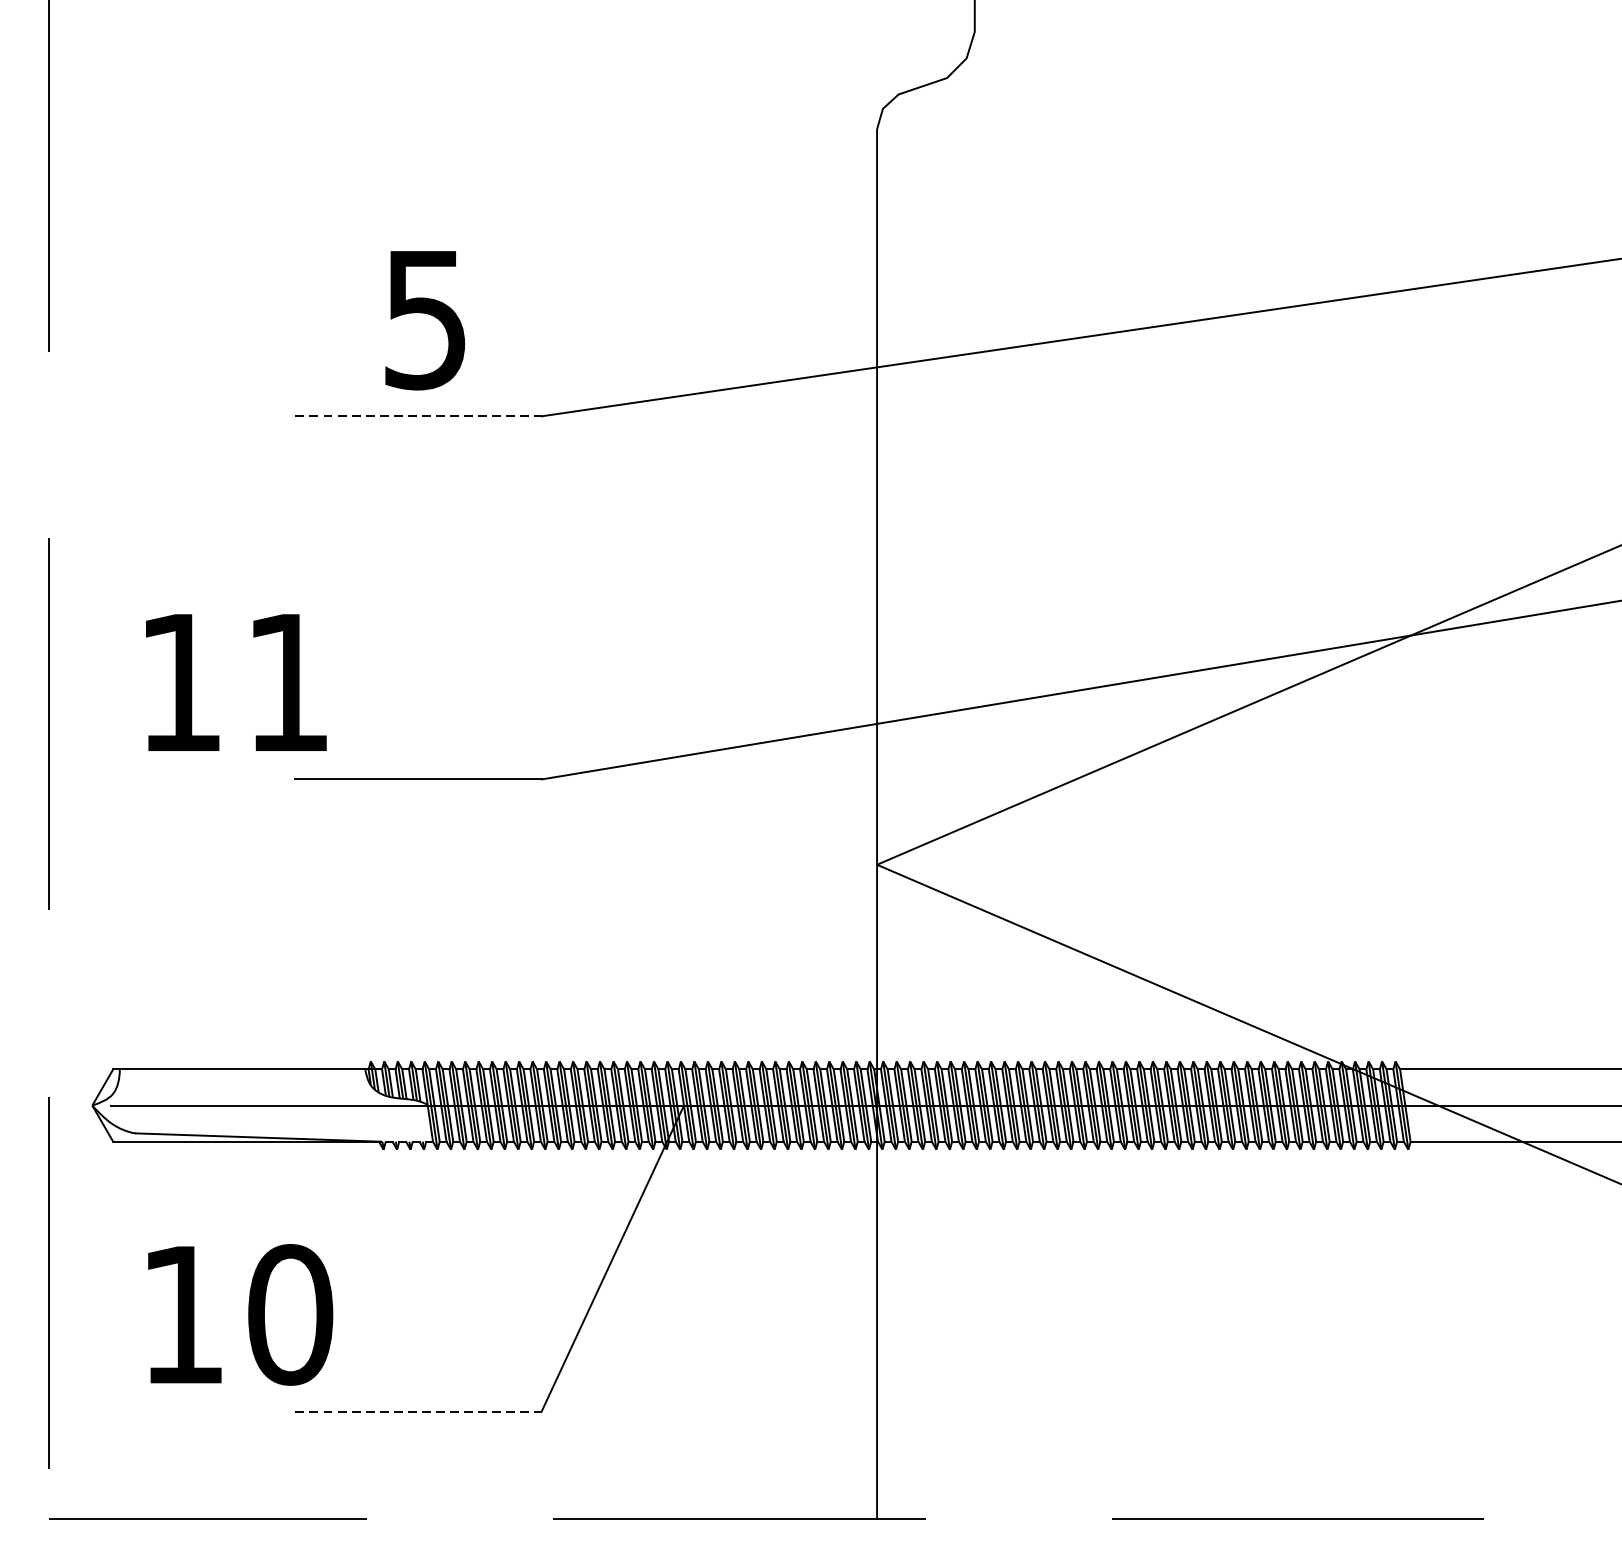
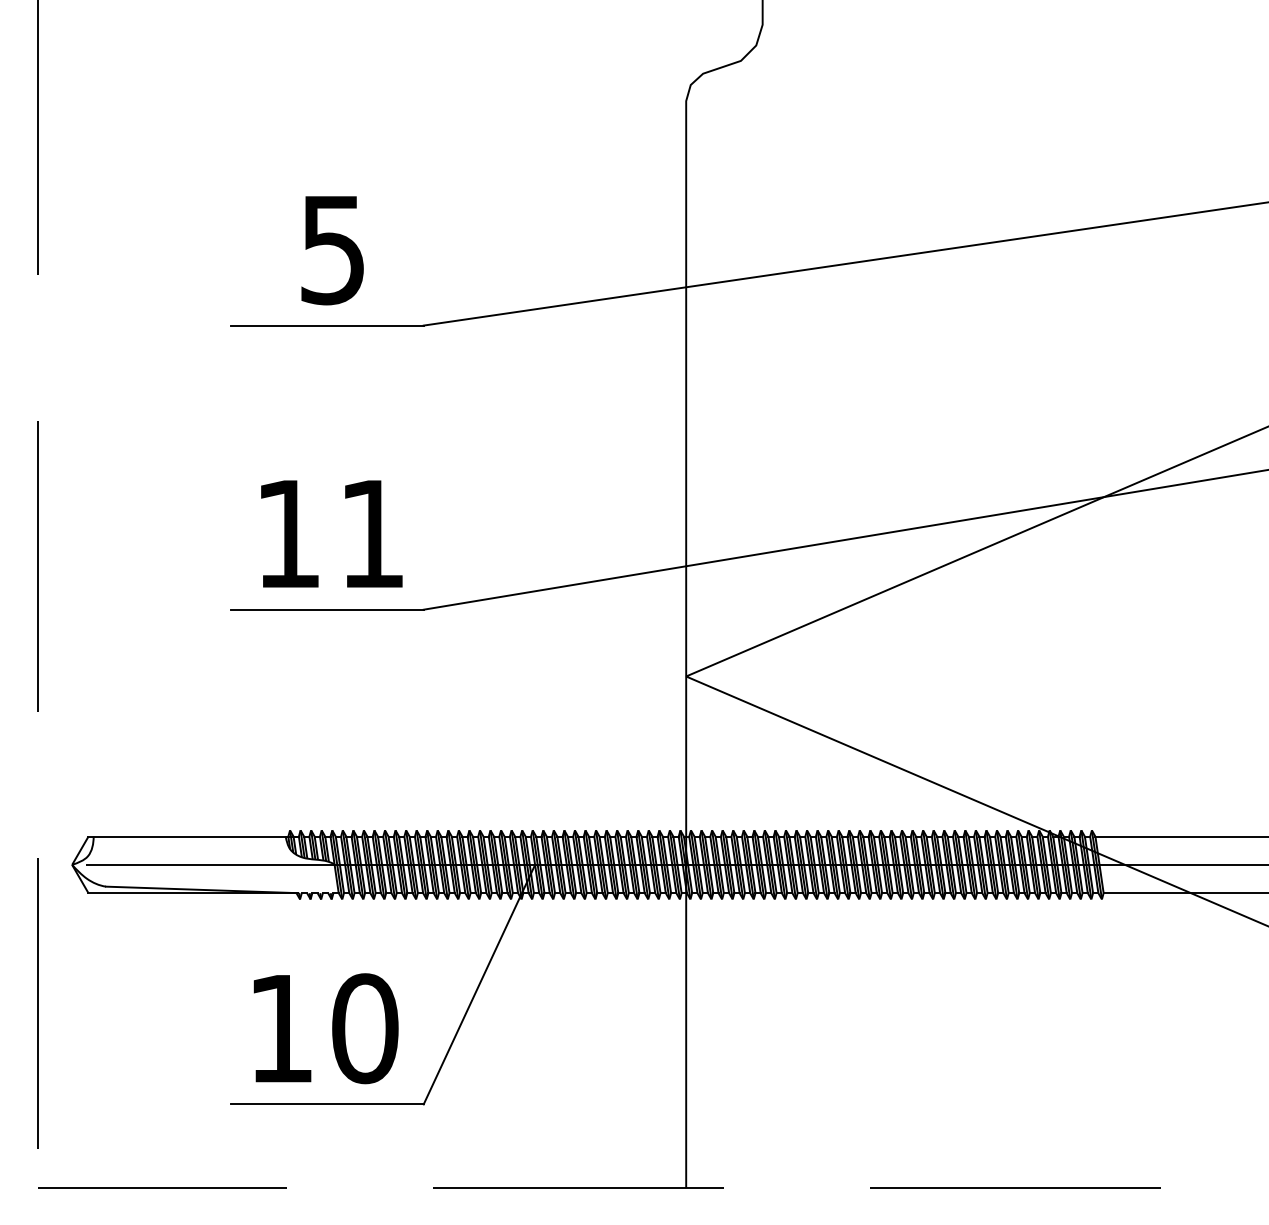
line: (418, 416) -> (327, 325), dashed -> solid
text: (235, 682) -> (331, 533), moved
text: (239, 1314) -> (325, 1028), moved
line: (418, 1411) -> (327, 1104), dashed -> solid

